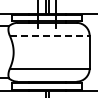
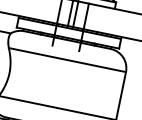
line: (49, 35) -> (67, 59), dashed -> solid

